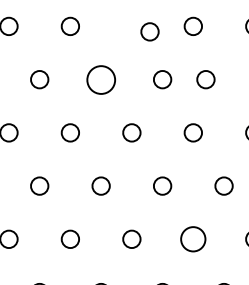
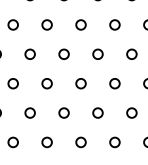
circle: (149, 31) -> (80, 24), moved
circle: (100, 78) -> (63, 53), size x0.62
circle: (205, 78) -> (131, 53), moved
circle: (192, 239) -> (114, 142), size x0.71

